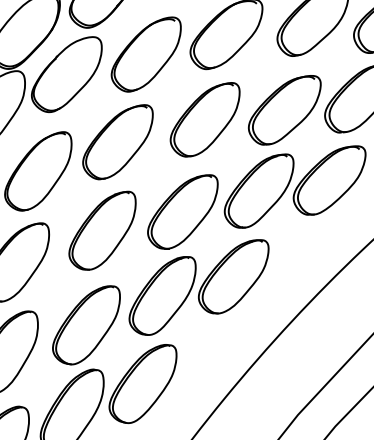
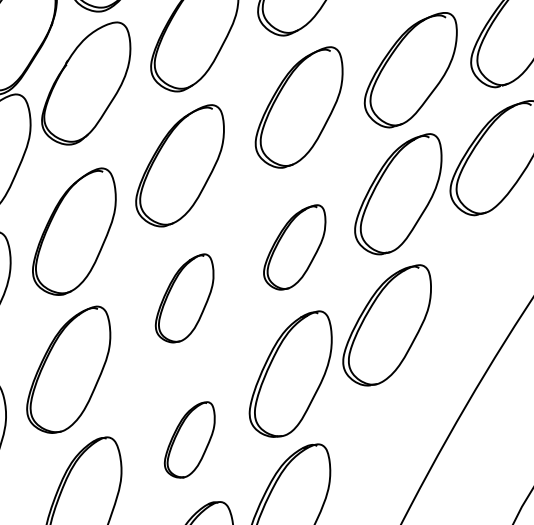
part: (182, 211) -> (294, 247), size x0.7
part: (102, 230) -> (184, 299), size x0.7
part: (86, 325) -> (190, 440), size x0.6

